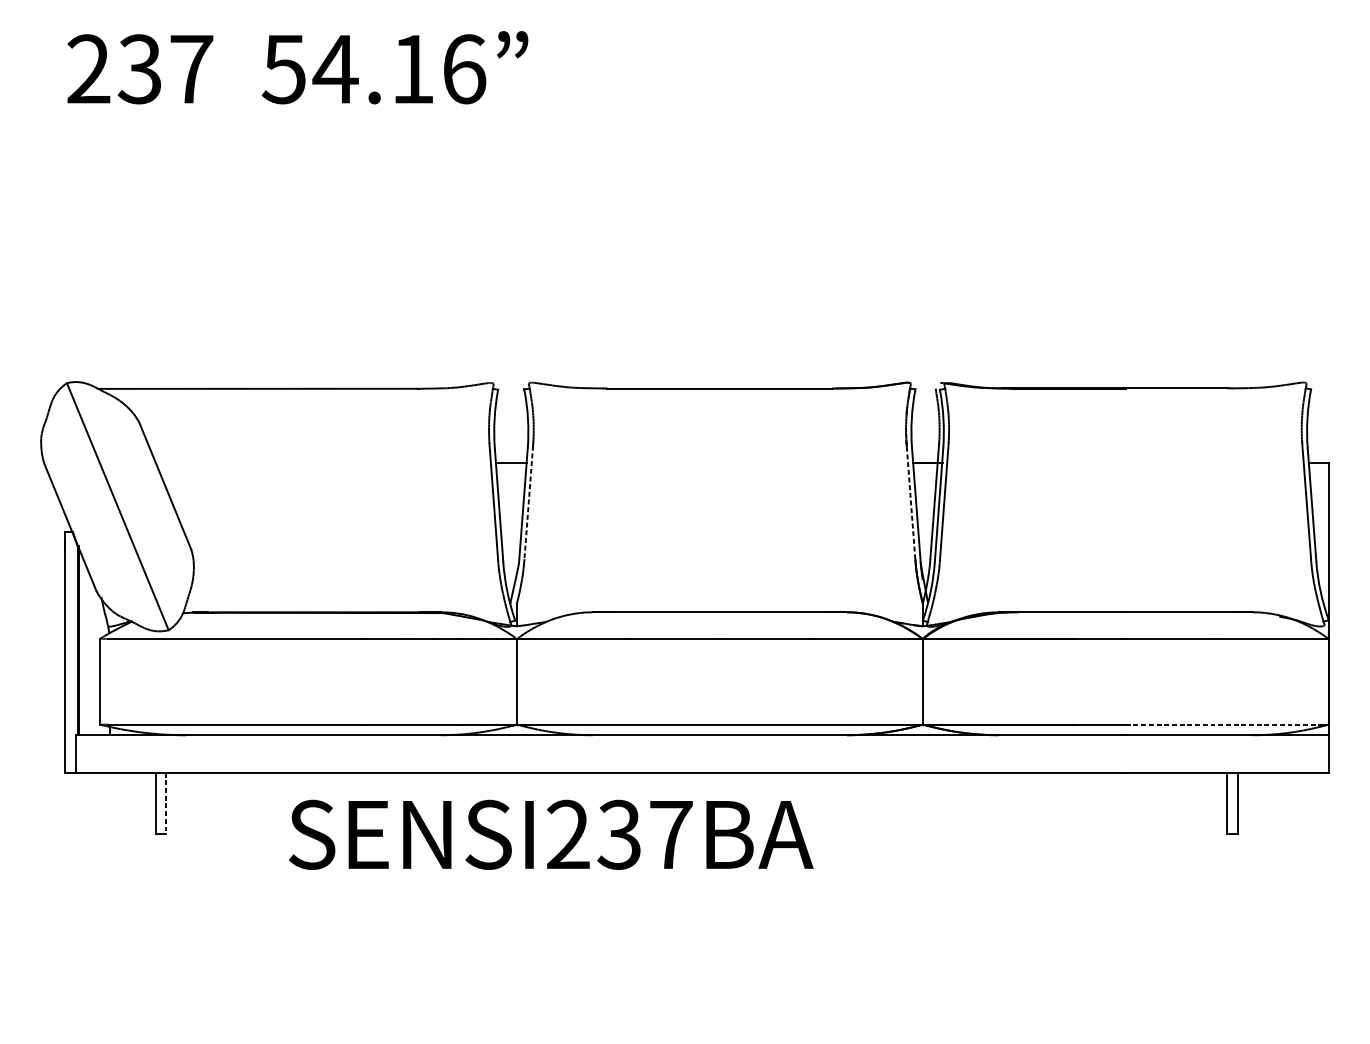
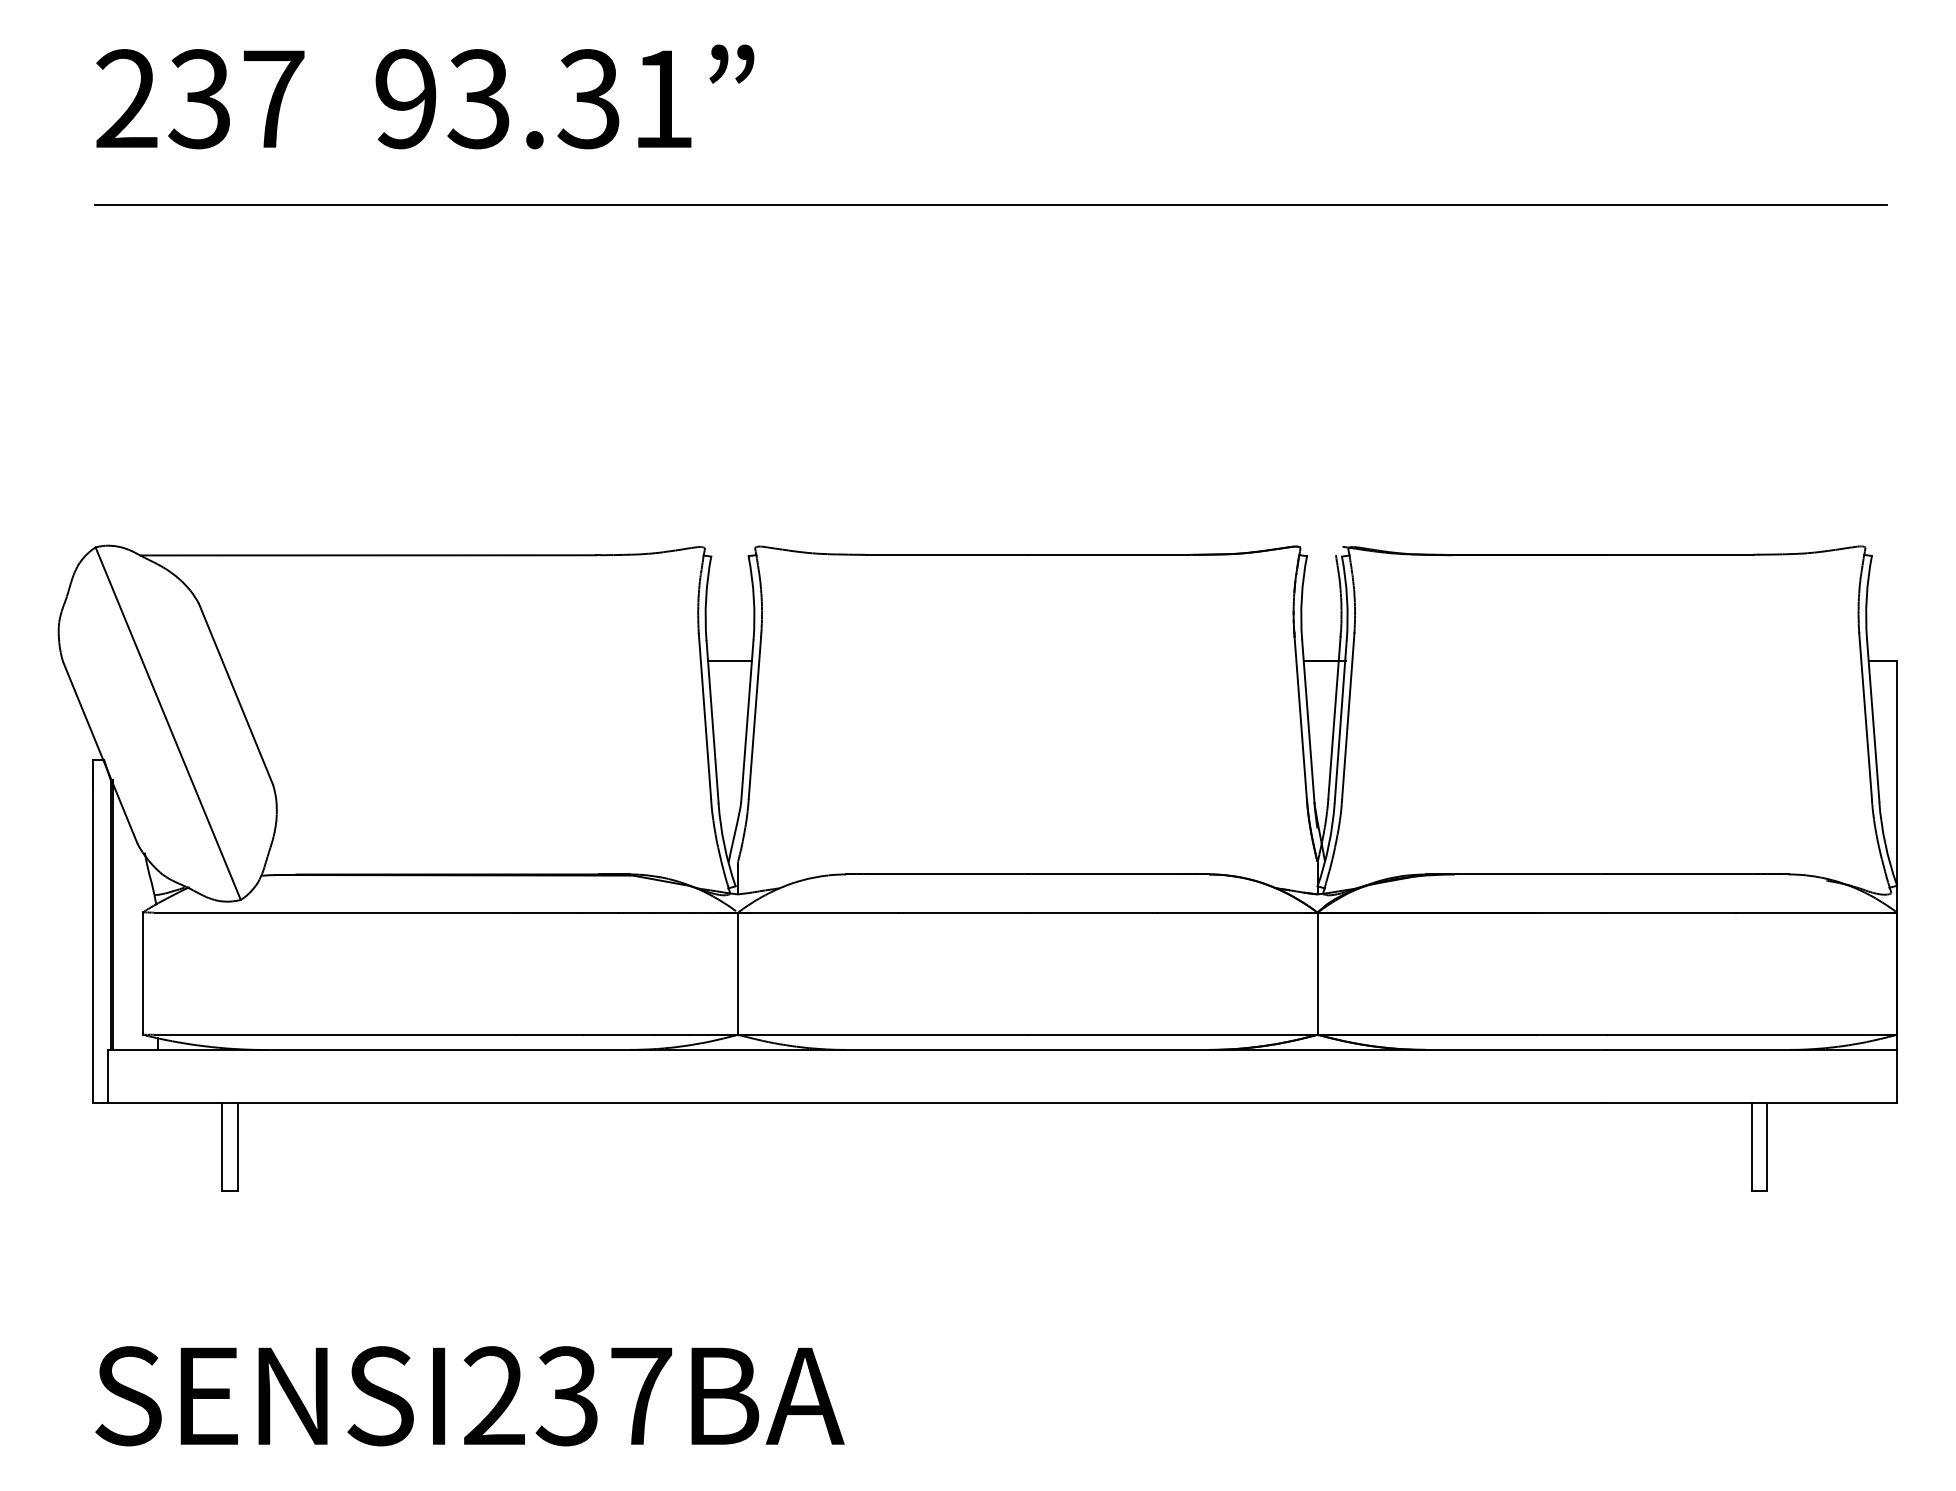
text: (373, 69) -> (533, 99), 54.16 -> 93.31
line: (693, 143) -> (990, 205), added
line: (910, 502) -> (1300, 717), dashed -> solid
line: (528, 503) -> (754, 718), dashed -> solid
line: (1223, 724) -> (1747, 1034), dashed -> solid
line: (166, 803) -> (237, 1147), dashed -> solid
text: (550, 835) -> (469, 1396), moved

